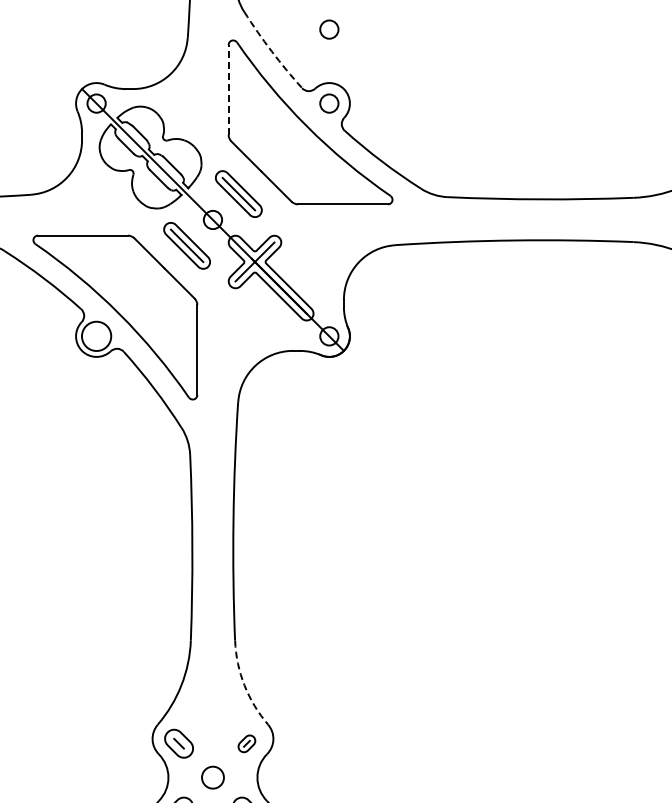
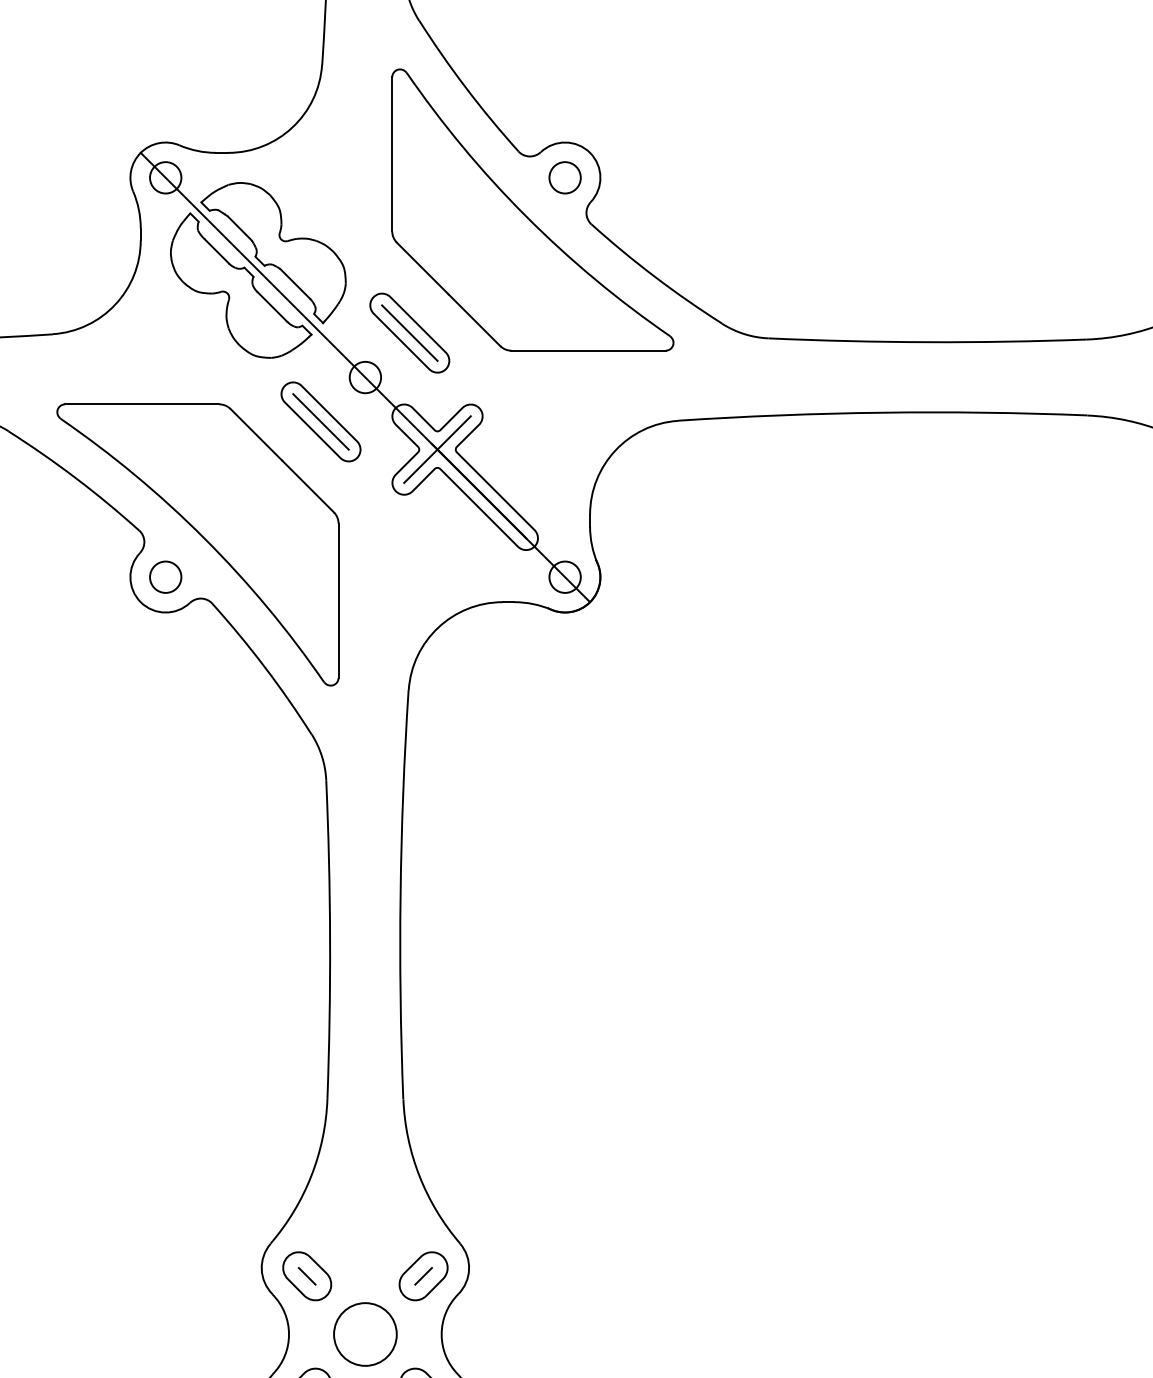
circle: (329, 29) -> (565, 50), removed
arc: (271, 51) -> (465, 88), dashed -> solid
line: (228, 89) -> (392, 153), dashed -> solid
circle: (96, 336) -> (165, 577), size x0.62
arc: (244, 685) -> (419, 1176), dashed -> solid
part: (246, 743) -> (422, 1275), size x1.67
circle: (212, 777) -> (364, 1334), size x1.67

